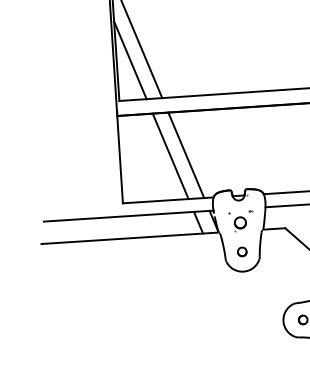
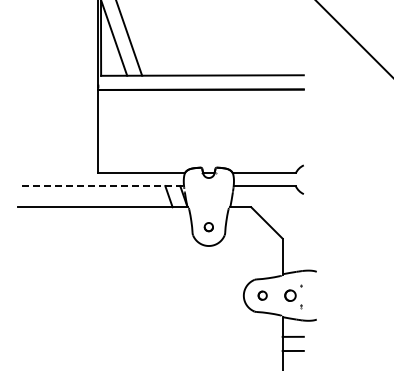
line: (186, 155) -> (161, 131), removed
line: (170, 156) -> (146, 131), removed
line: (129, 216) -> (103, 186), solid -> dashed
part: (241, 221) -> (209, 198), removed

